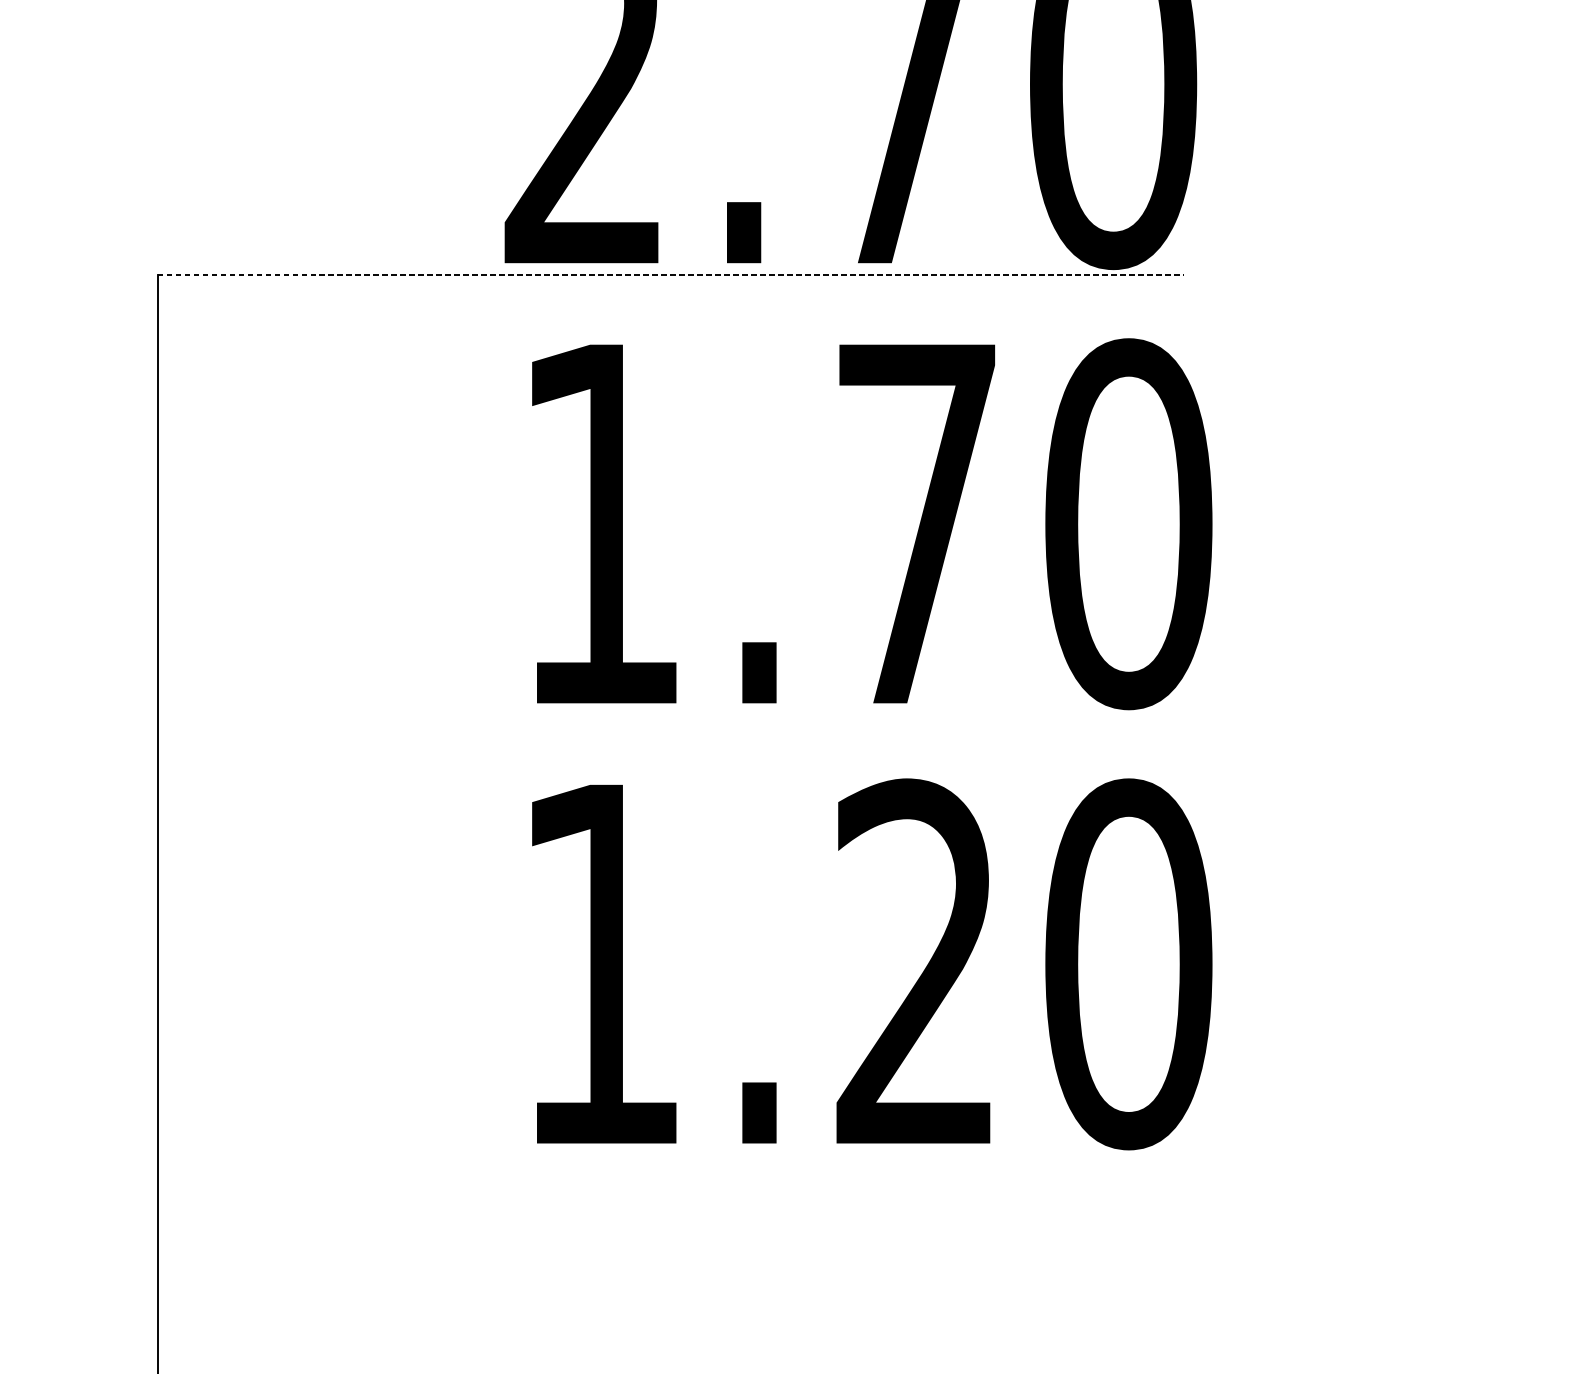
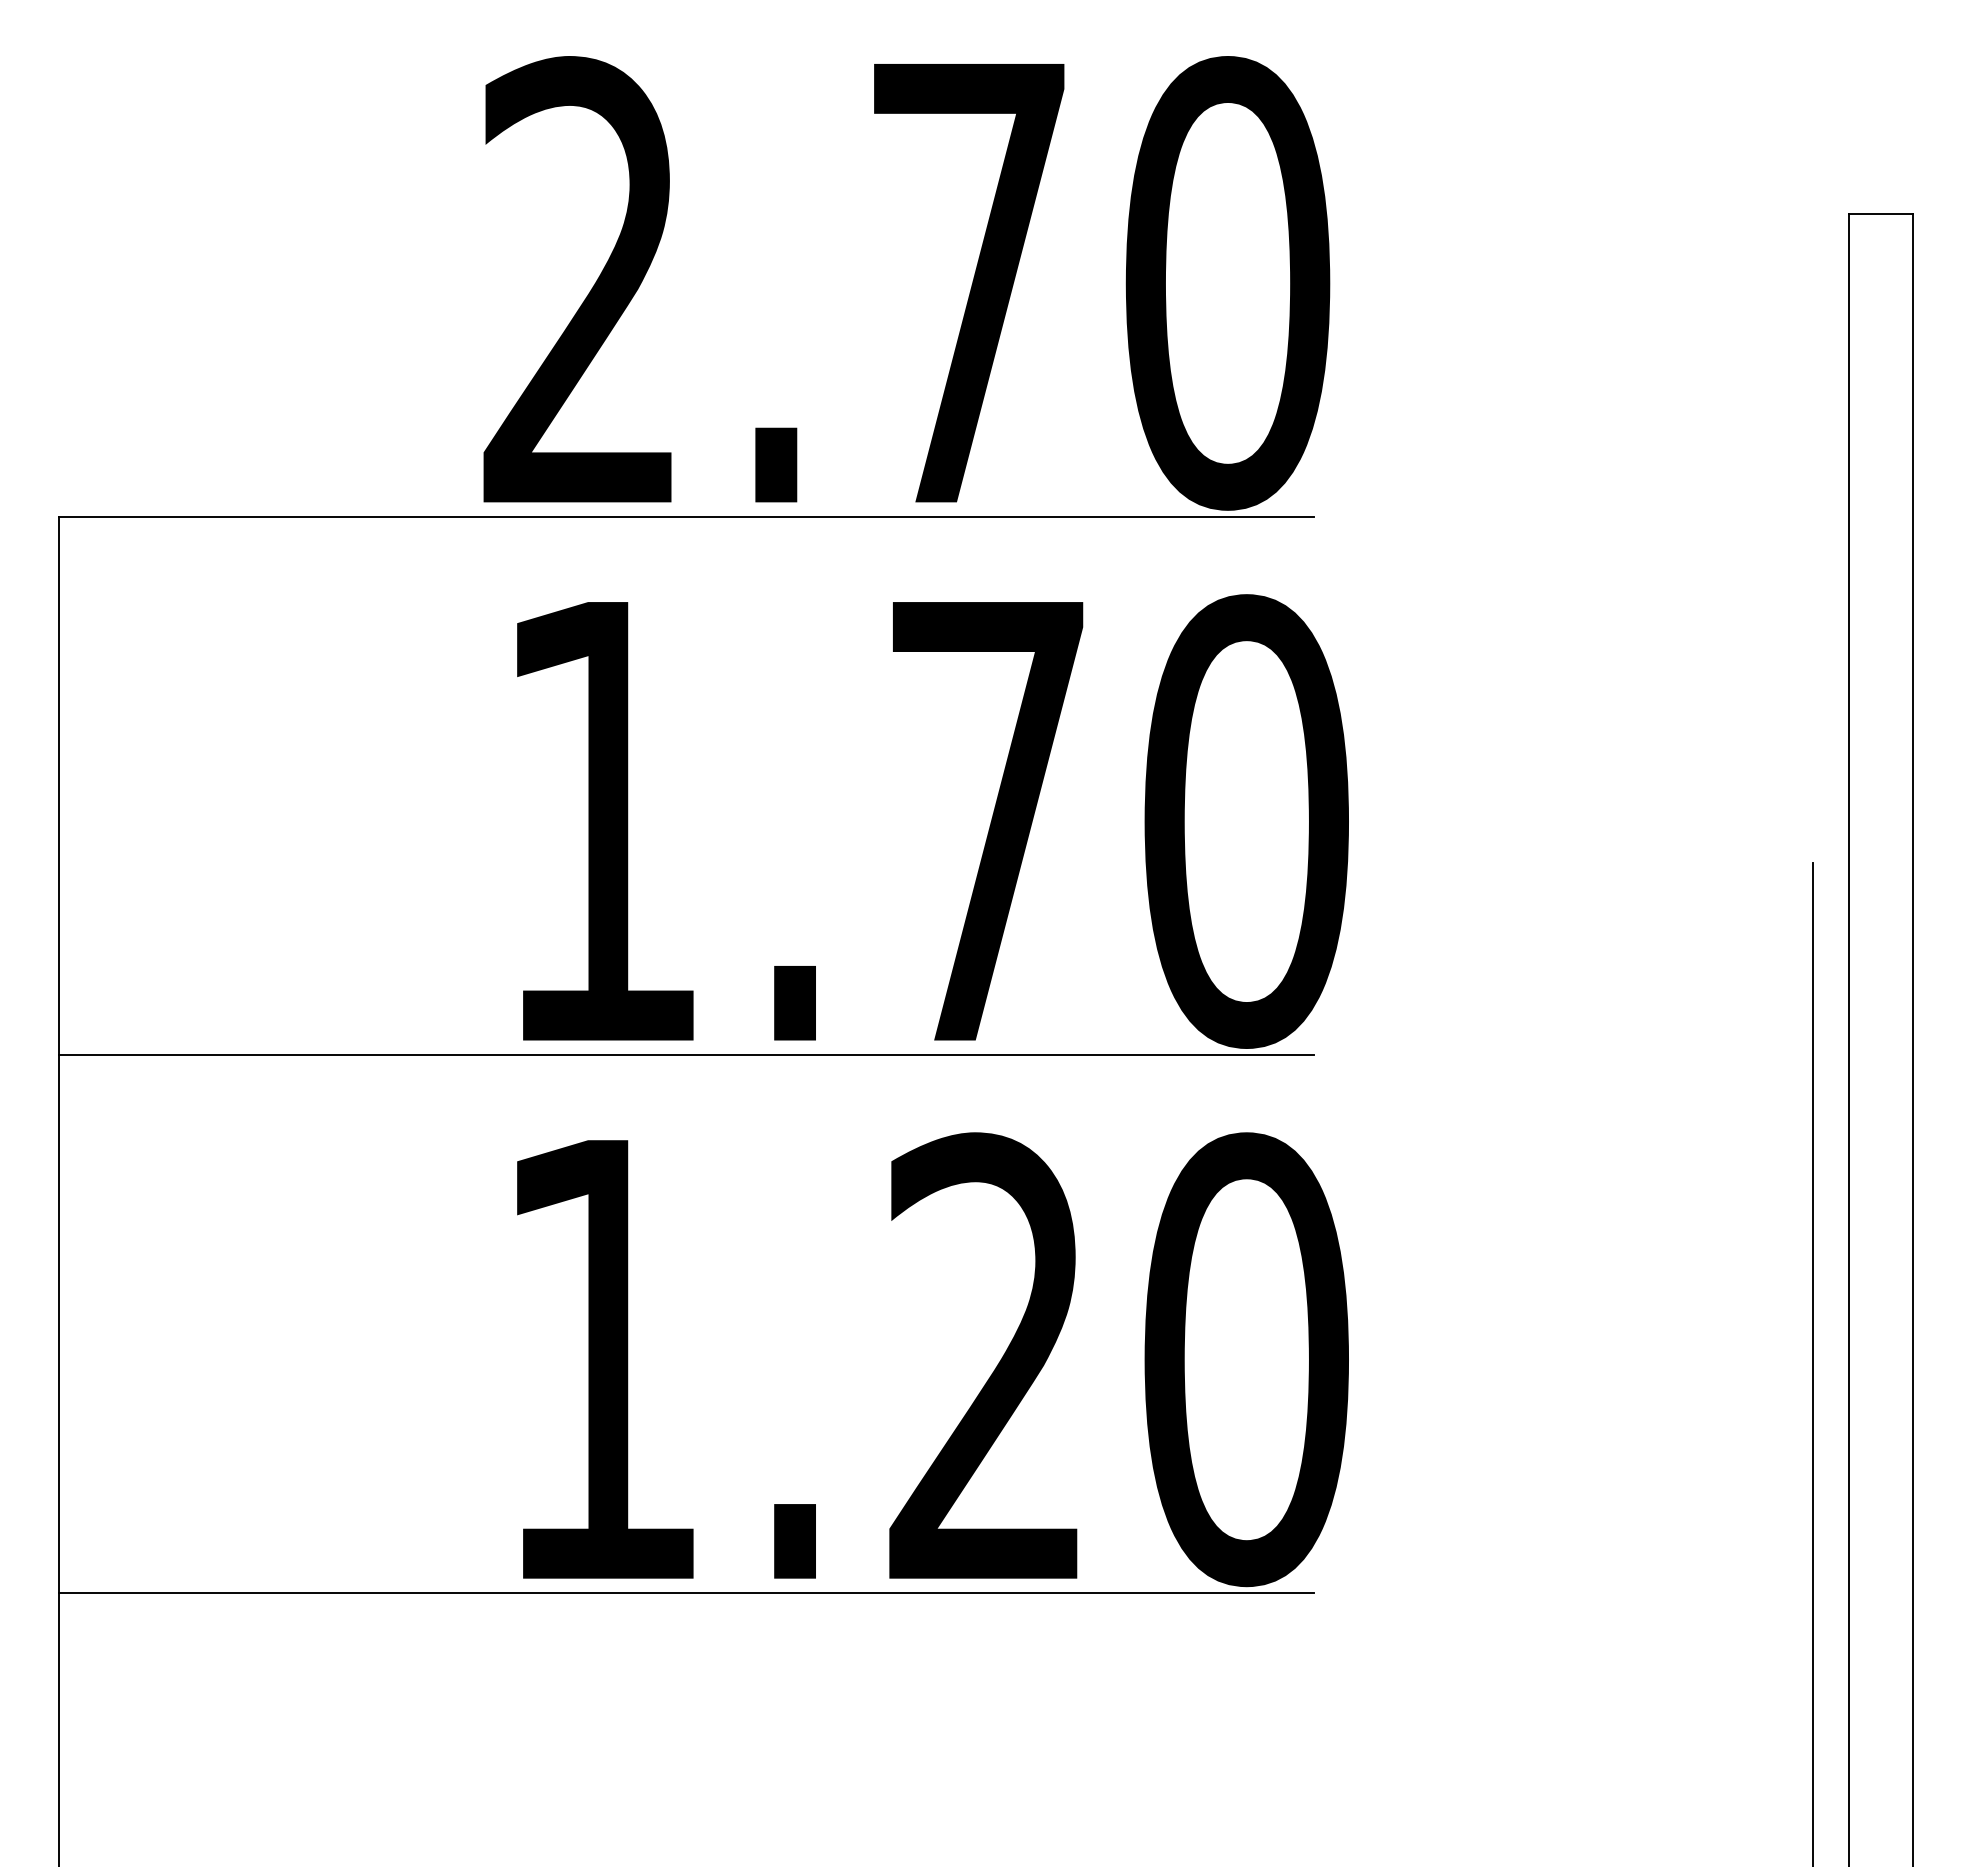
line: (670, 274) -> (686, 516), dashed -> solid
line: (670, 714) -> (686, 1054), added
line: (670, 1154) -> (686, 1592), added

